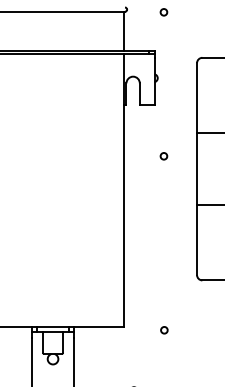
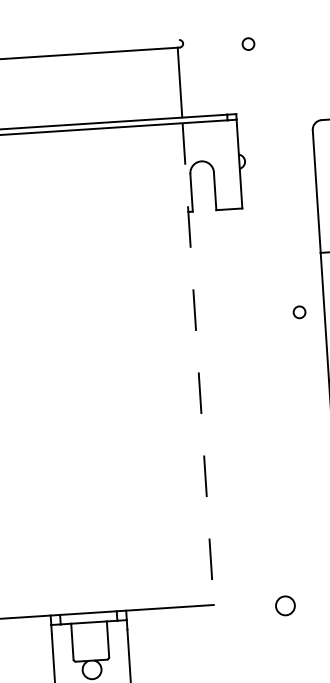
circle: (163, 156) -> (298, 312), moved
line: (123, 191) -> (197, 365), solid -> dashed
circle: (164, 330) -> (285, 606), size x1.6

